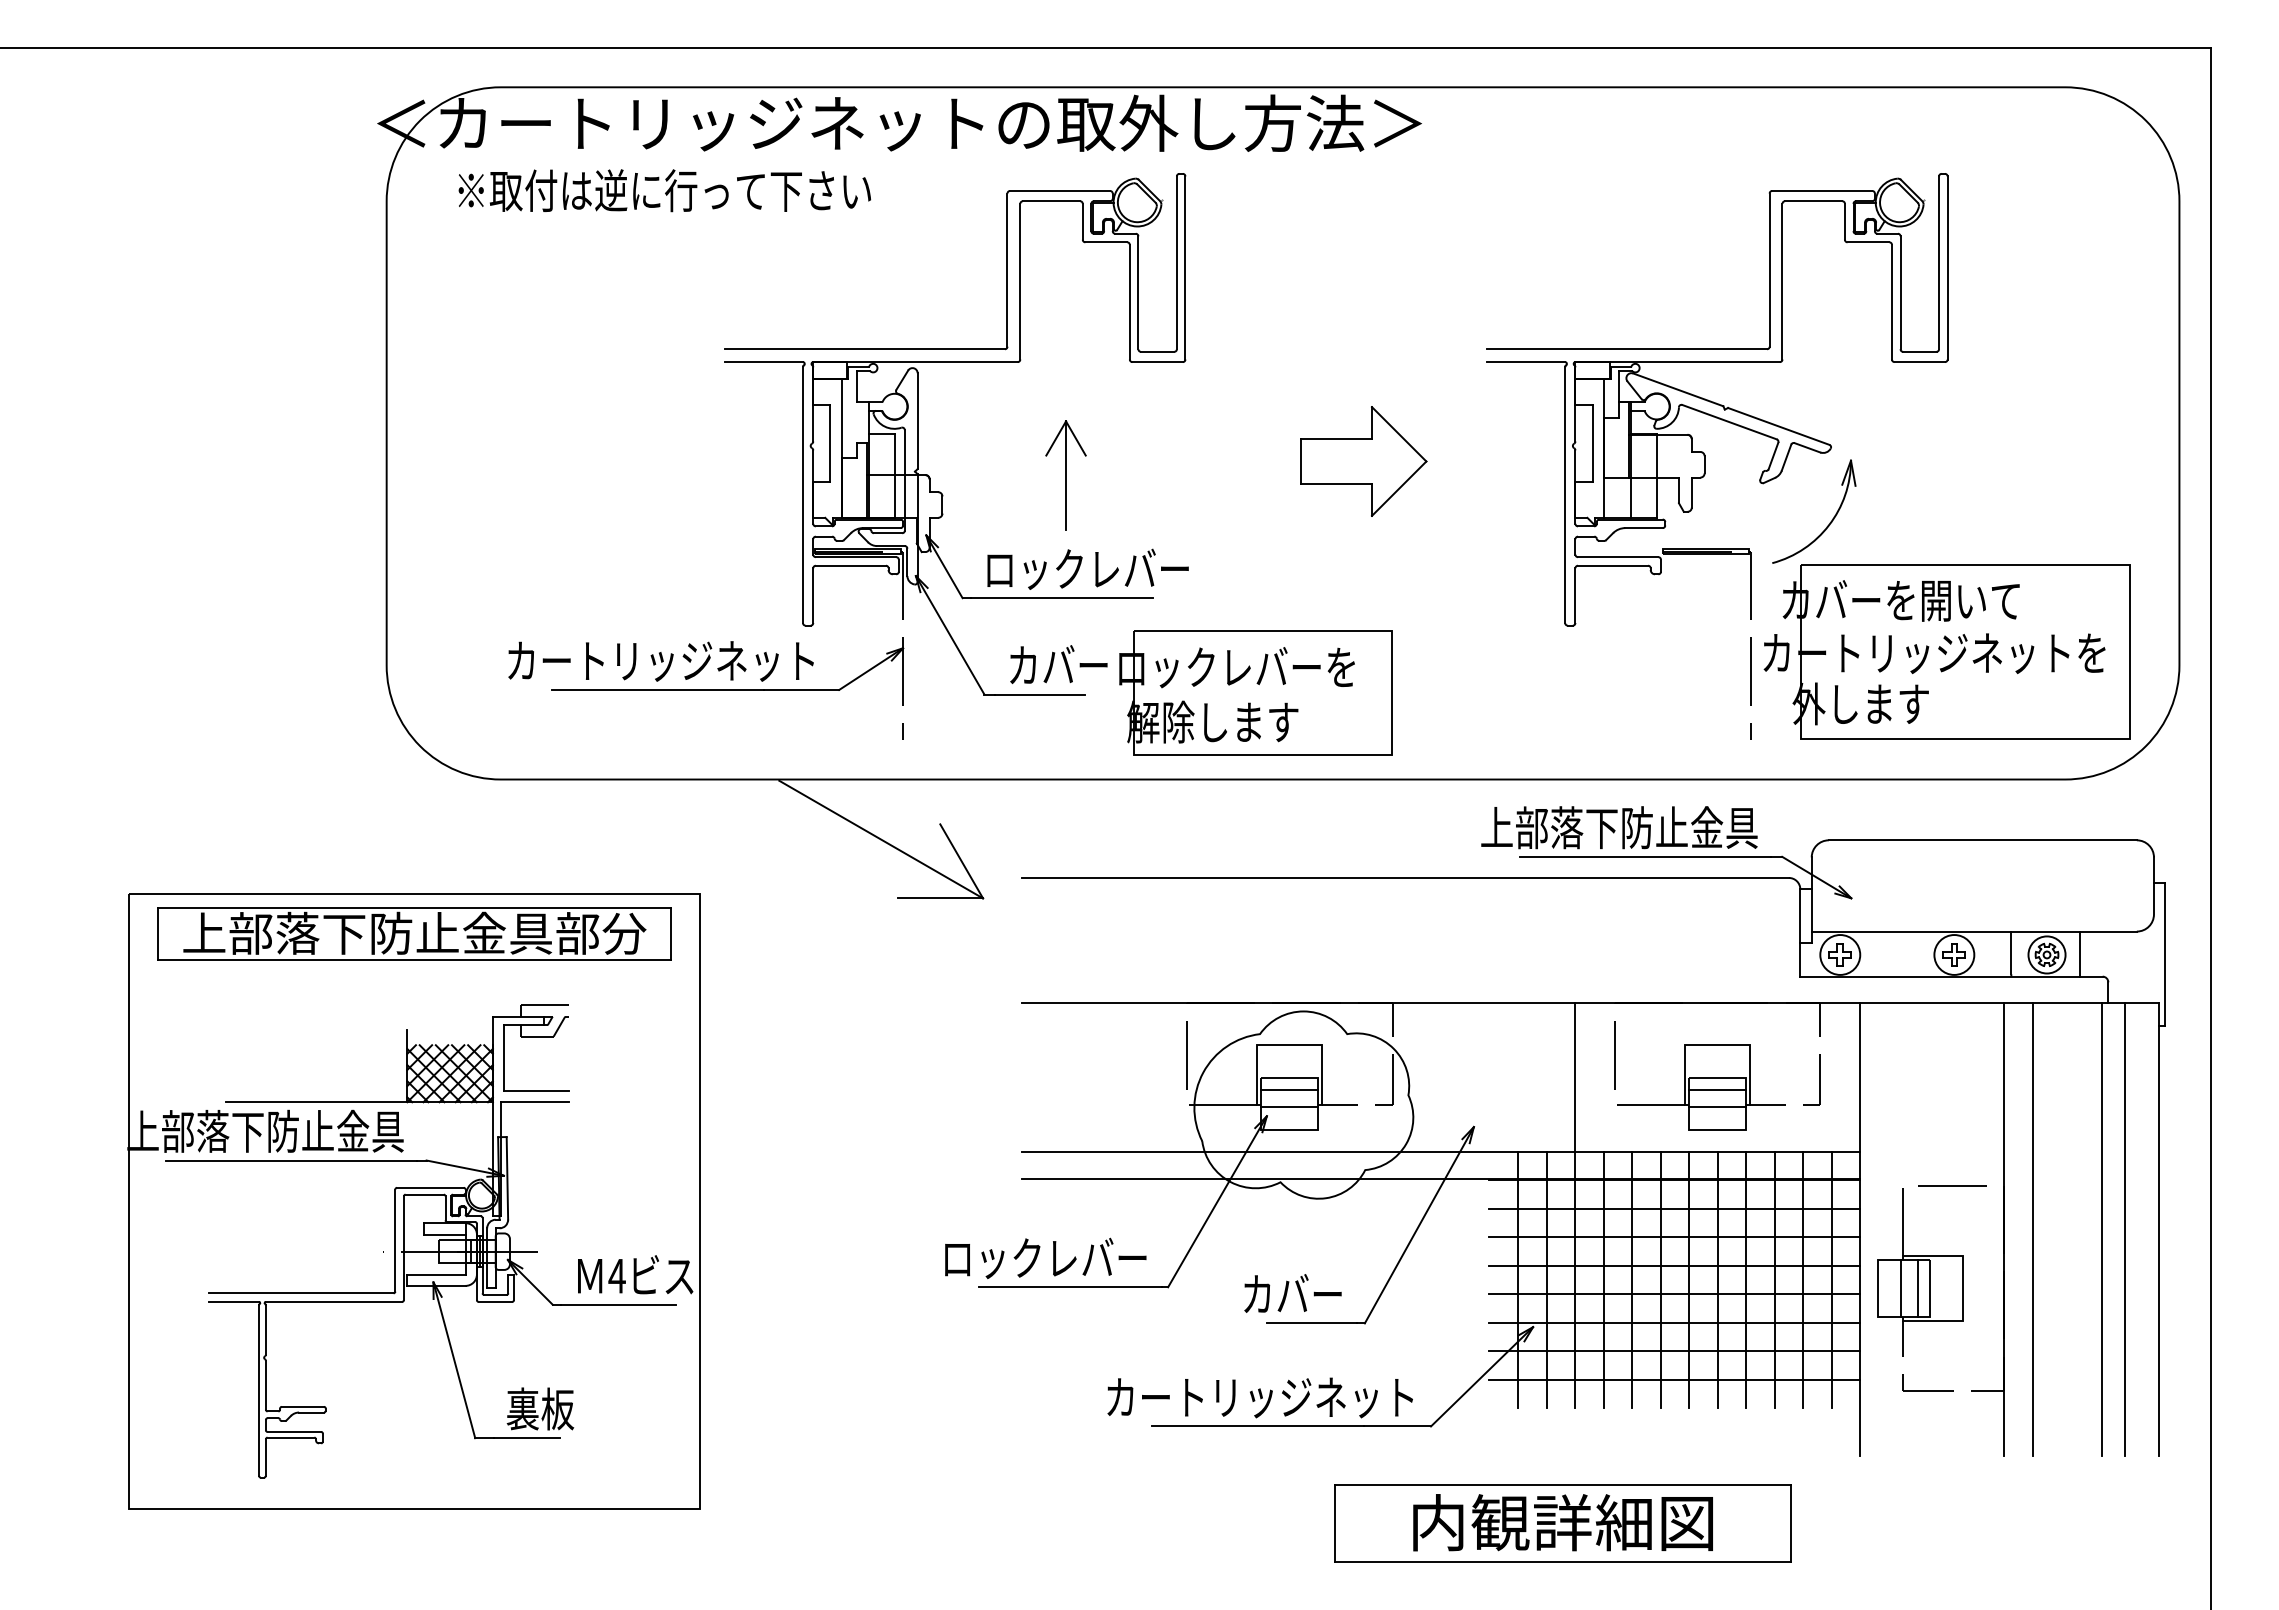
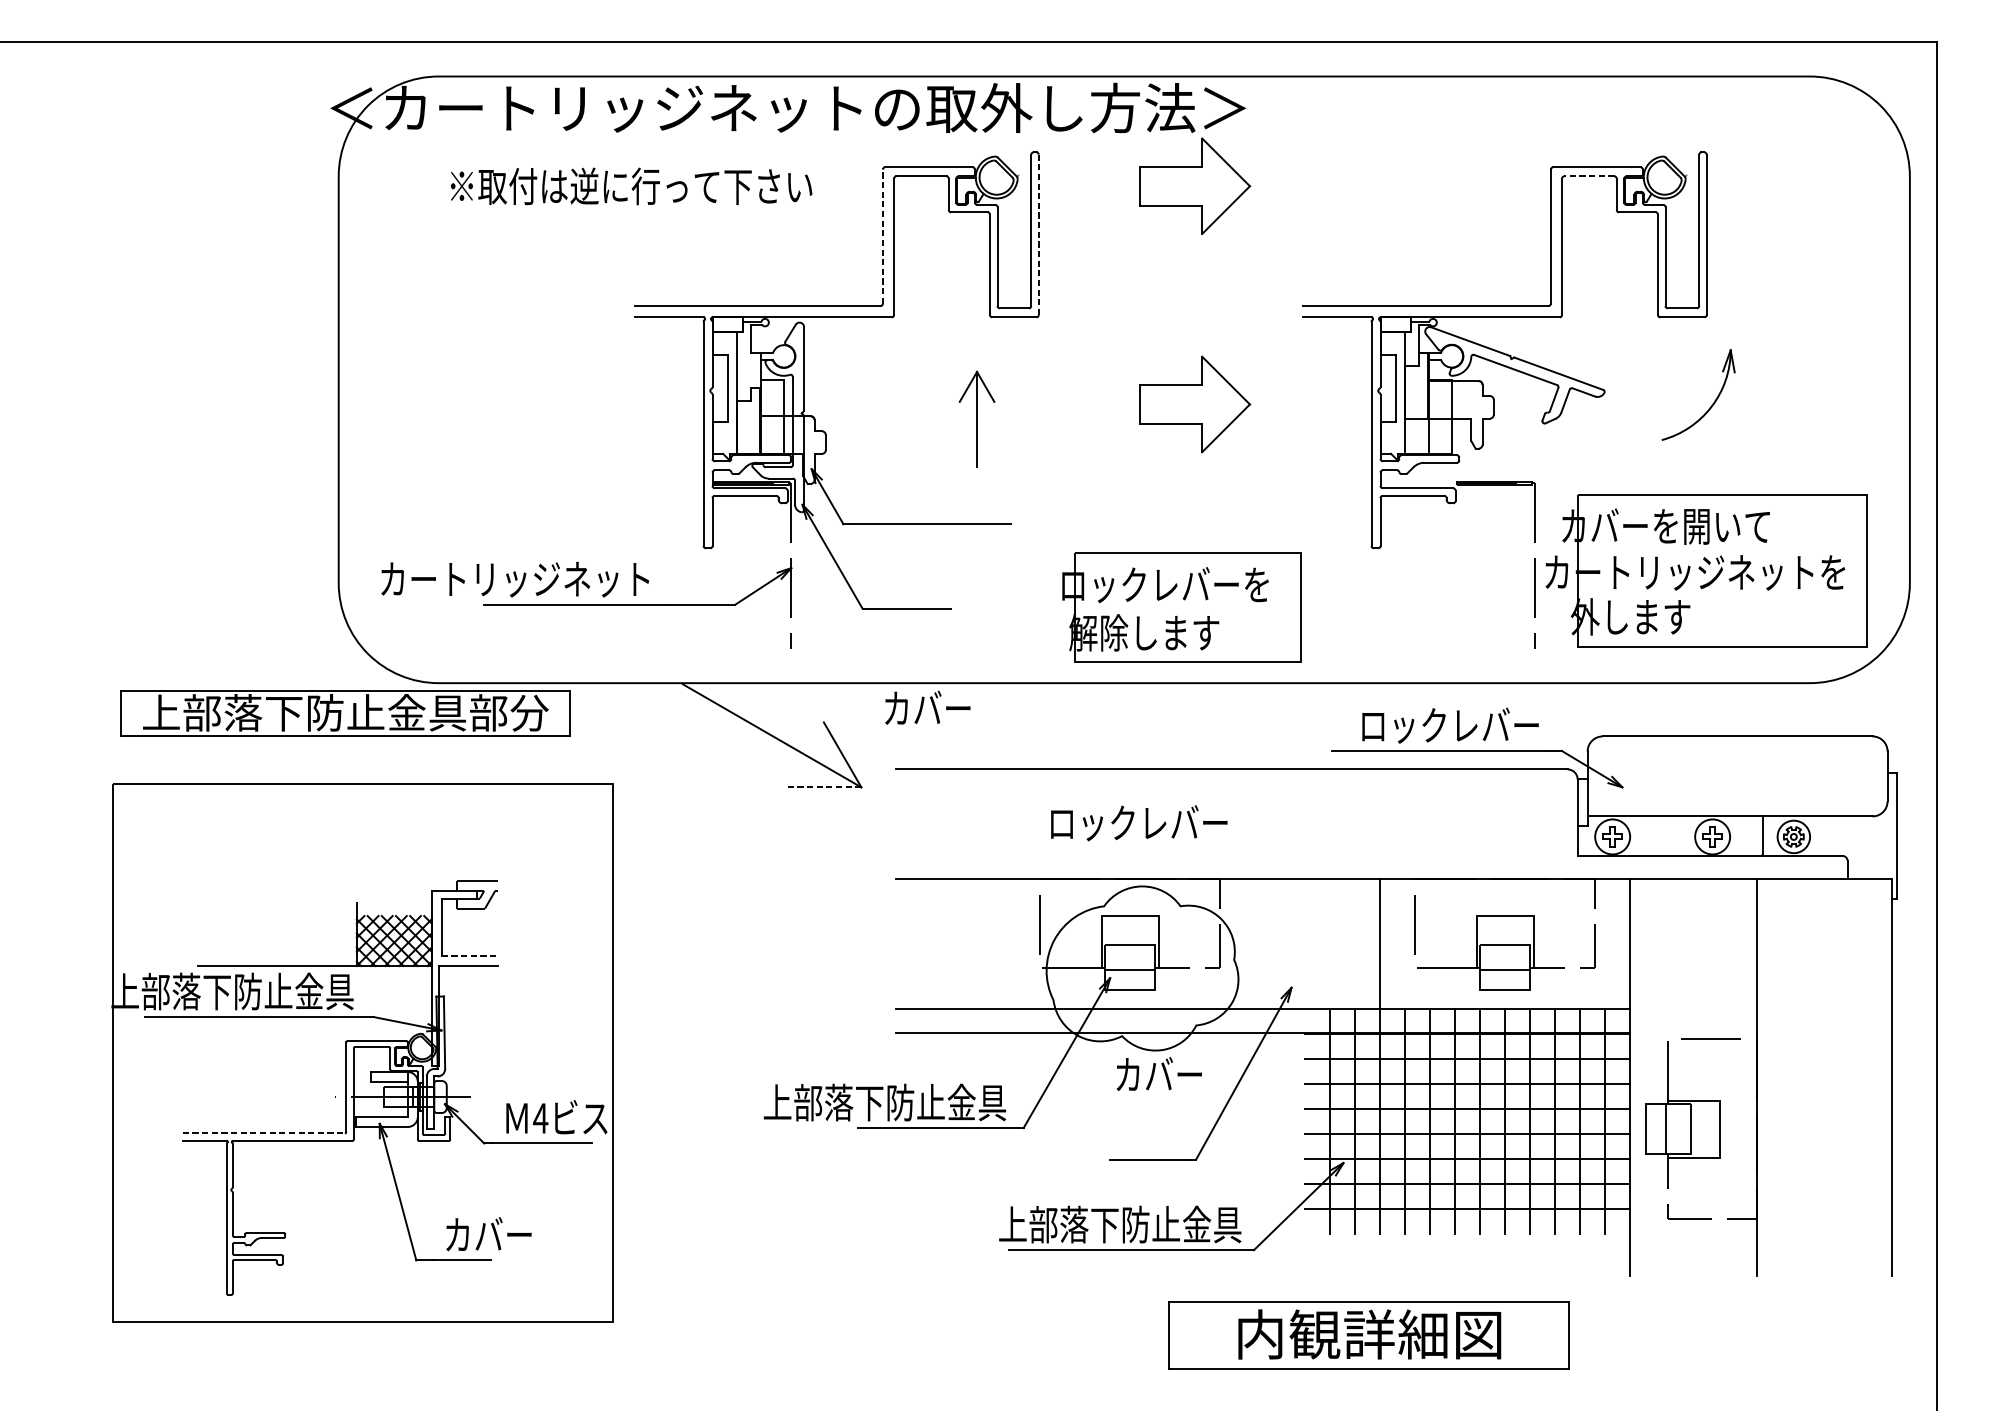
text: (664, 190) -> (631, 186), moved
line: (1813, 201) -> (1589, 176), solid -> dashed
part: (1363, 212) -> (1194, 186), added
line: (1185, 267) -> (1038, 234), solid -> dashed
line: (1007, 270) -> (882, 237), solid -> dashed
part: (1065, 475) -> (976, 419), moved
part: (1829, 522) -> (1711, 404), moved
text: (1087, 568) -> (1138, 822), moved
text: (660, 661) -> (514, 579), moved
text: (1058, 664) -> (927, 707), moved
part: (1255, 692) -> (1181, 606), moved
text: (1619, 827) -> (1419, 725), 上部落下防止金具 -> ロックレバー
line: (940, 898) -> (824, 787), solid -> dashed
part: (414, 933) -> (345, 712), moved
line: (2079, 953) -> (1822, 835), removed
line: (1289, 1089) -> (1129, 954), removed
line: (1717, 1089) -> (1505, 954), removed
line: (536, 1090) -> (470, 955), solid -> dashed
line: (2033, 1229) -> (1782, 1077), removed
line: (2101, 1229) -> (1841, 1077), removed
line: (2125, 1229) -> (1862, 1077), removed
text: (1009, 1257) -> (884, 1102), ロックレバー -> 上部落下防止金具
line: (1918, 1288) -> (1681, 1129), removed
line: (301, 1293) -> (264, 1133), solid -> dashed
text: (1292, 1293) -> (1158, 1074), moved
text: (1261, 1396) -> (1105, 1223), カートリッジネット -> 上部落下防止金具
text: (556, 1408) -> (487, 1234), 裏板 -> カバー

